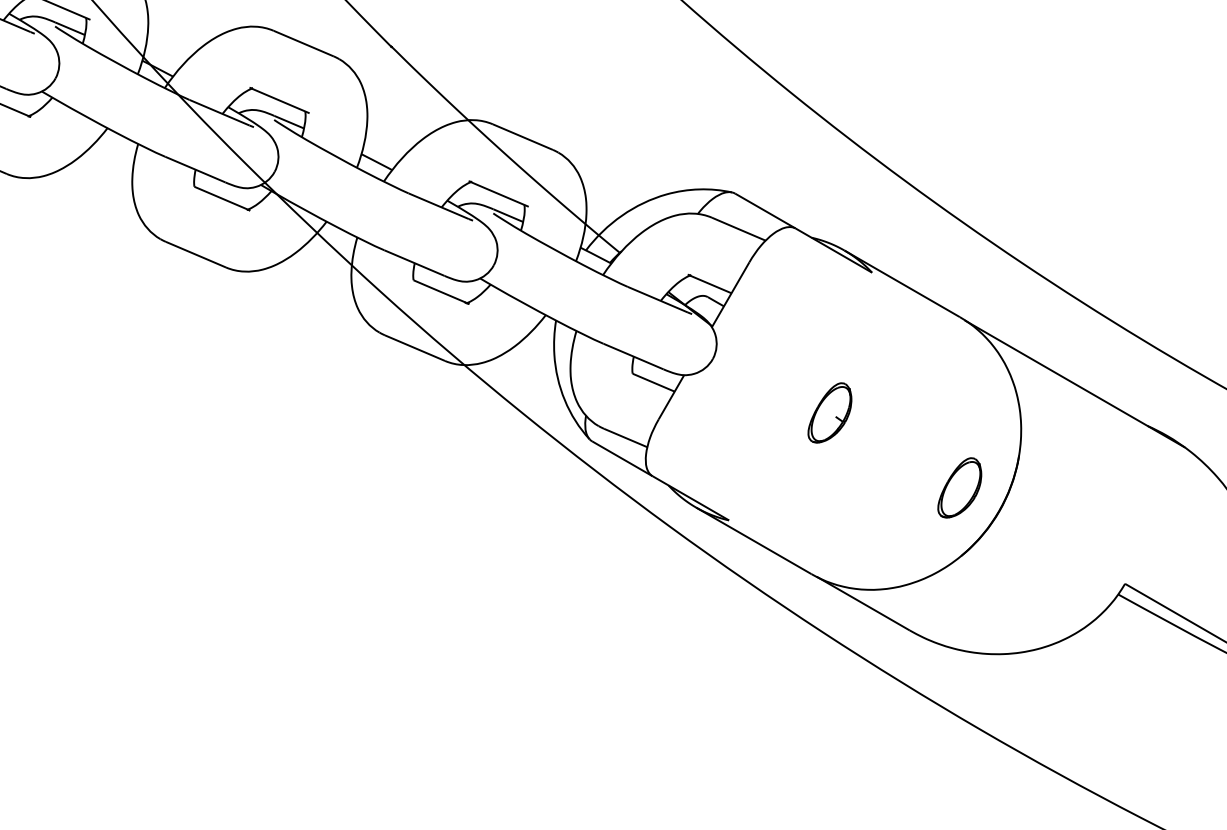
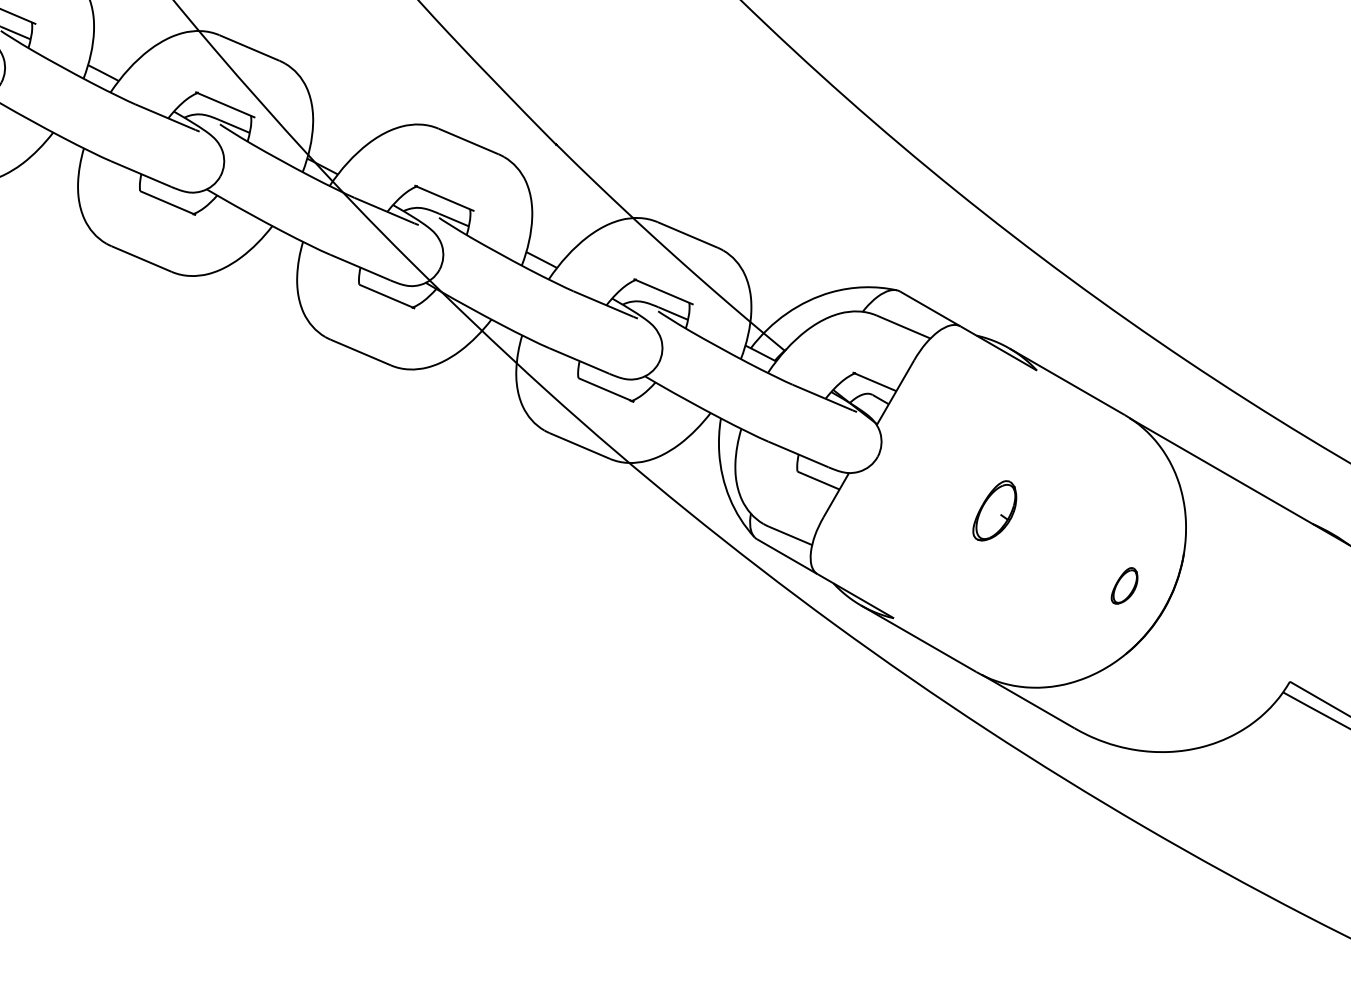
part: (959, 487) -> (1124, 585), size x0.6

